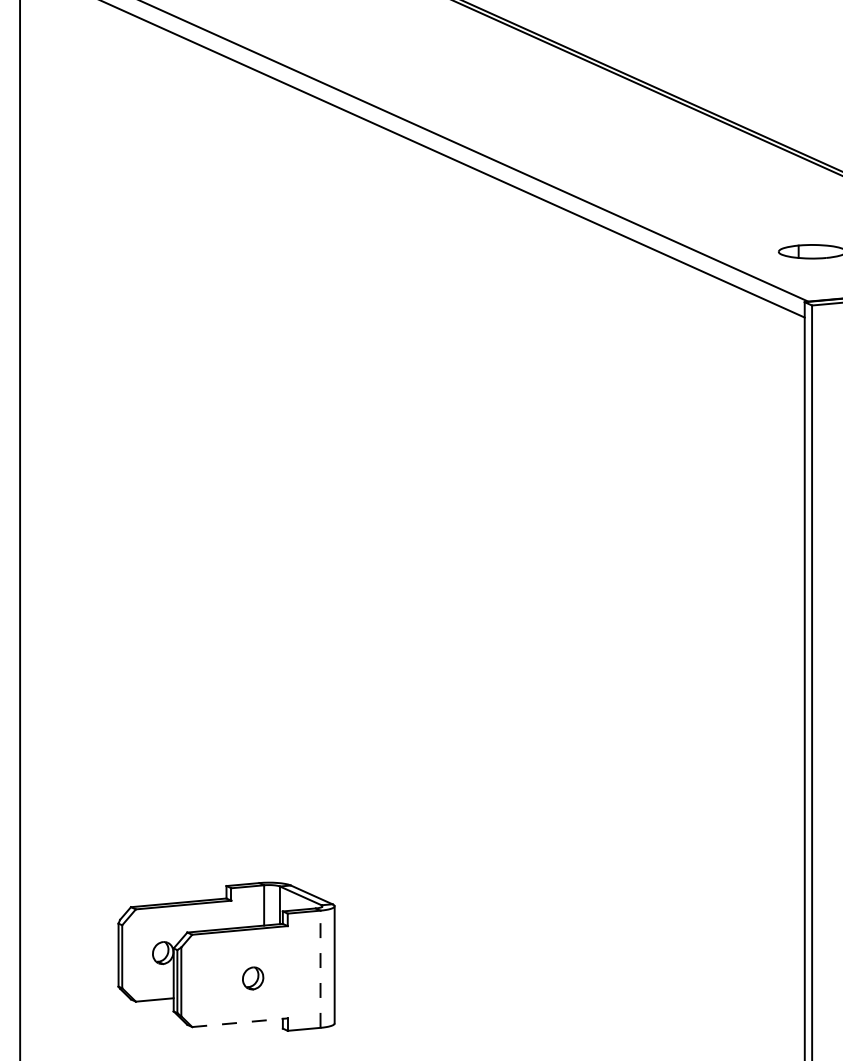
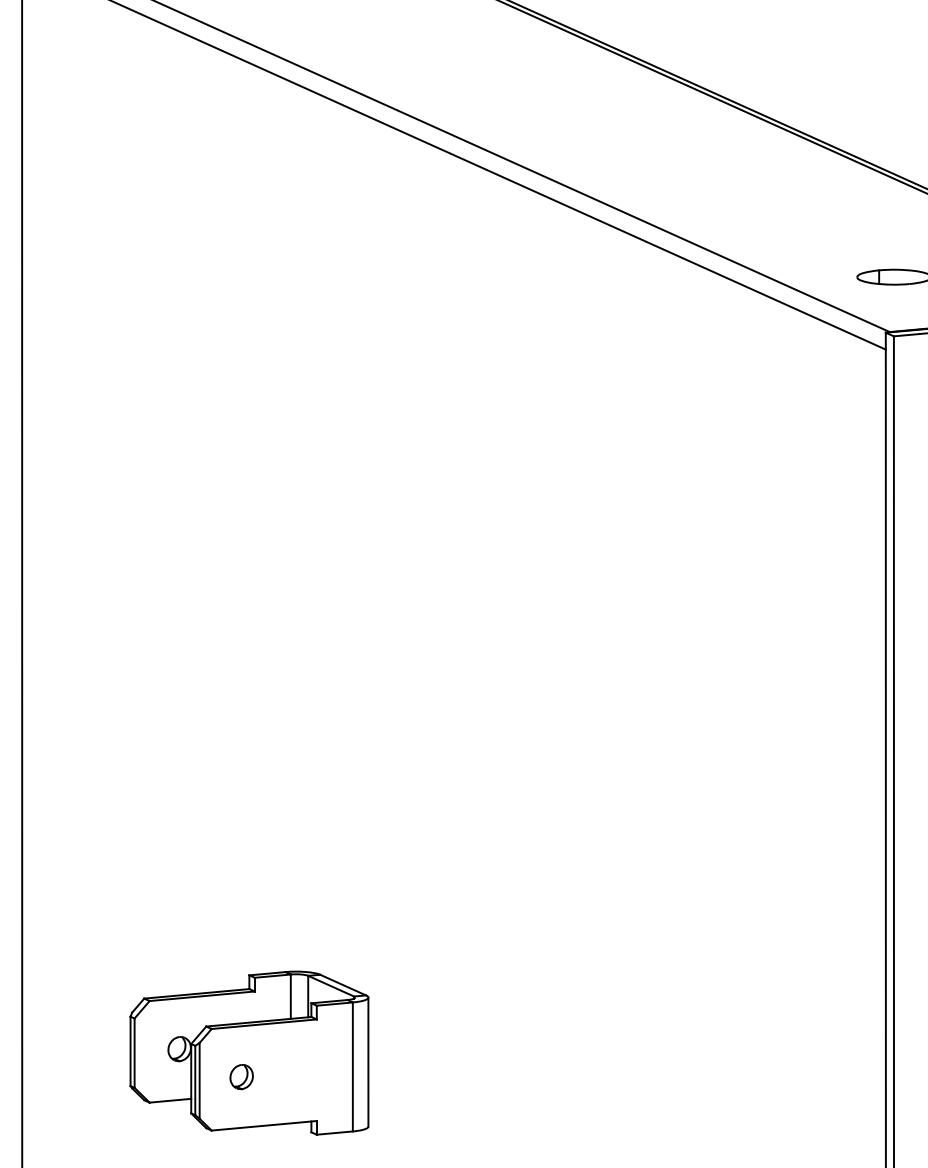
line: (320, 968) -> (352, 1066), dashed -> solid
part: (252, 978) -> (241, 1077), moved
line: (240, 1022) -> (264, 1125), dashed -> solid

